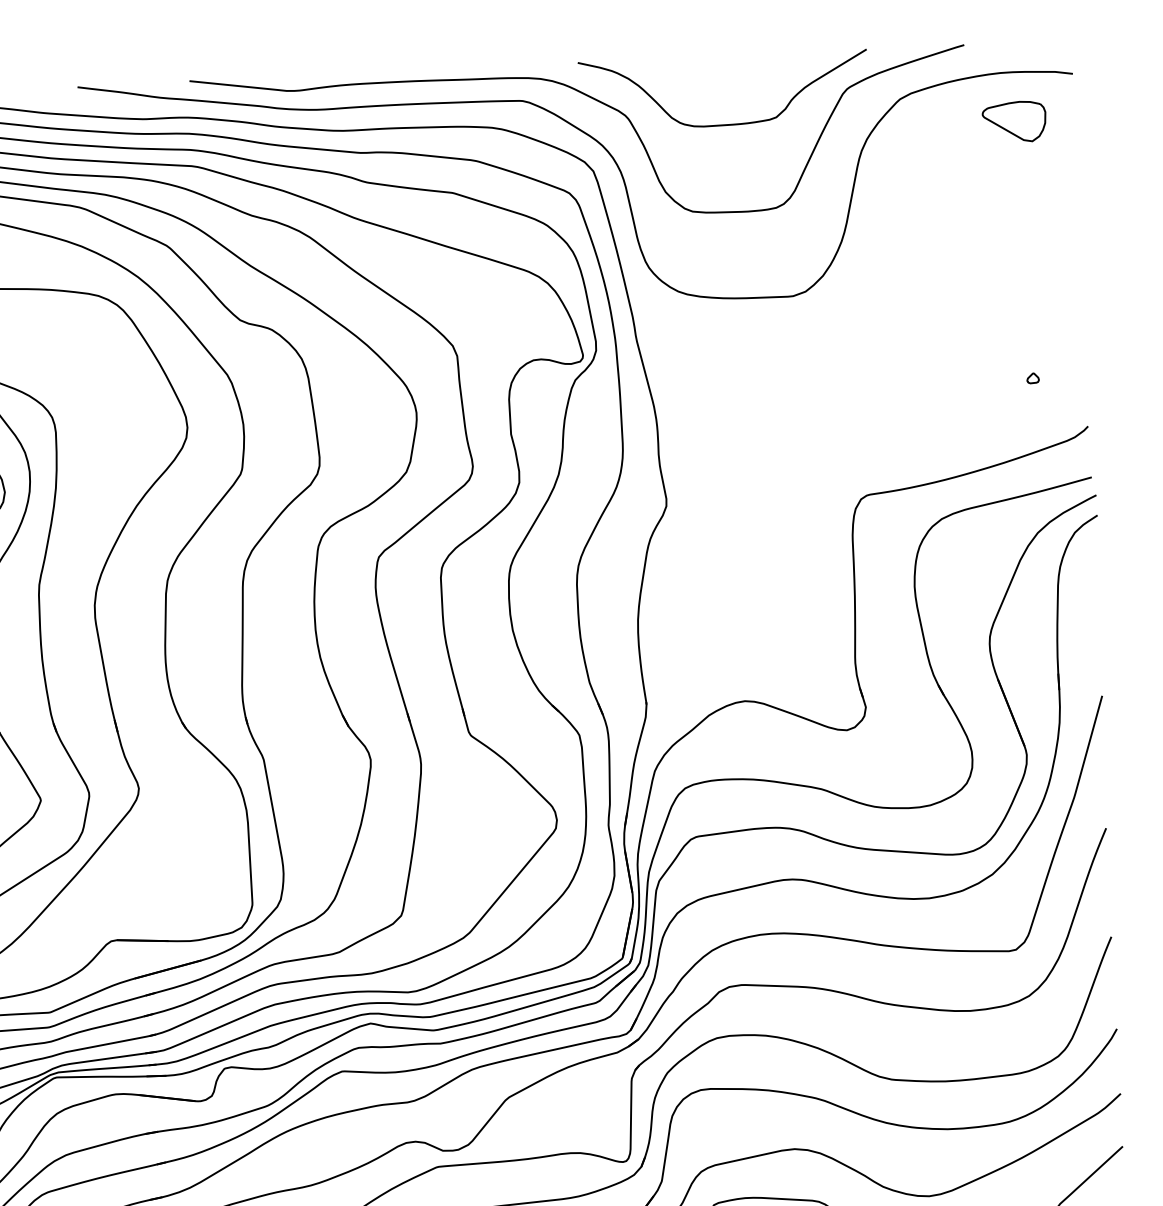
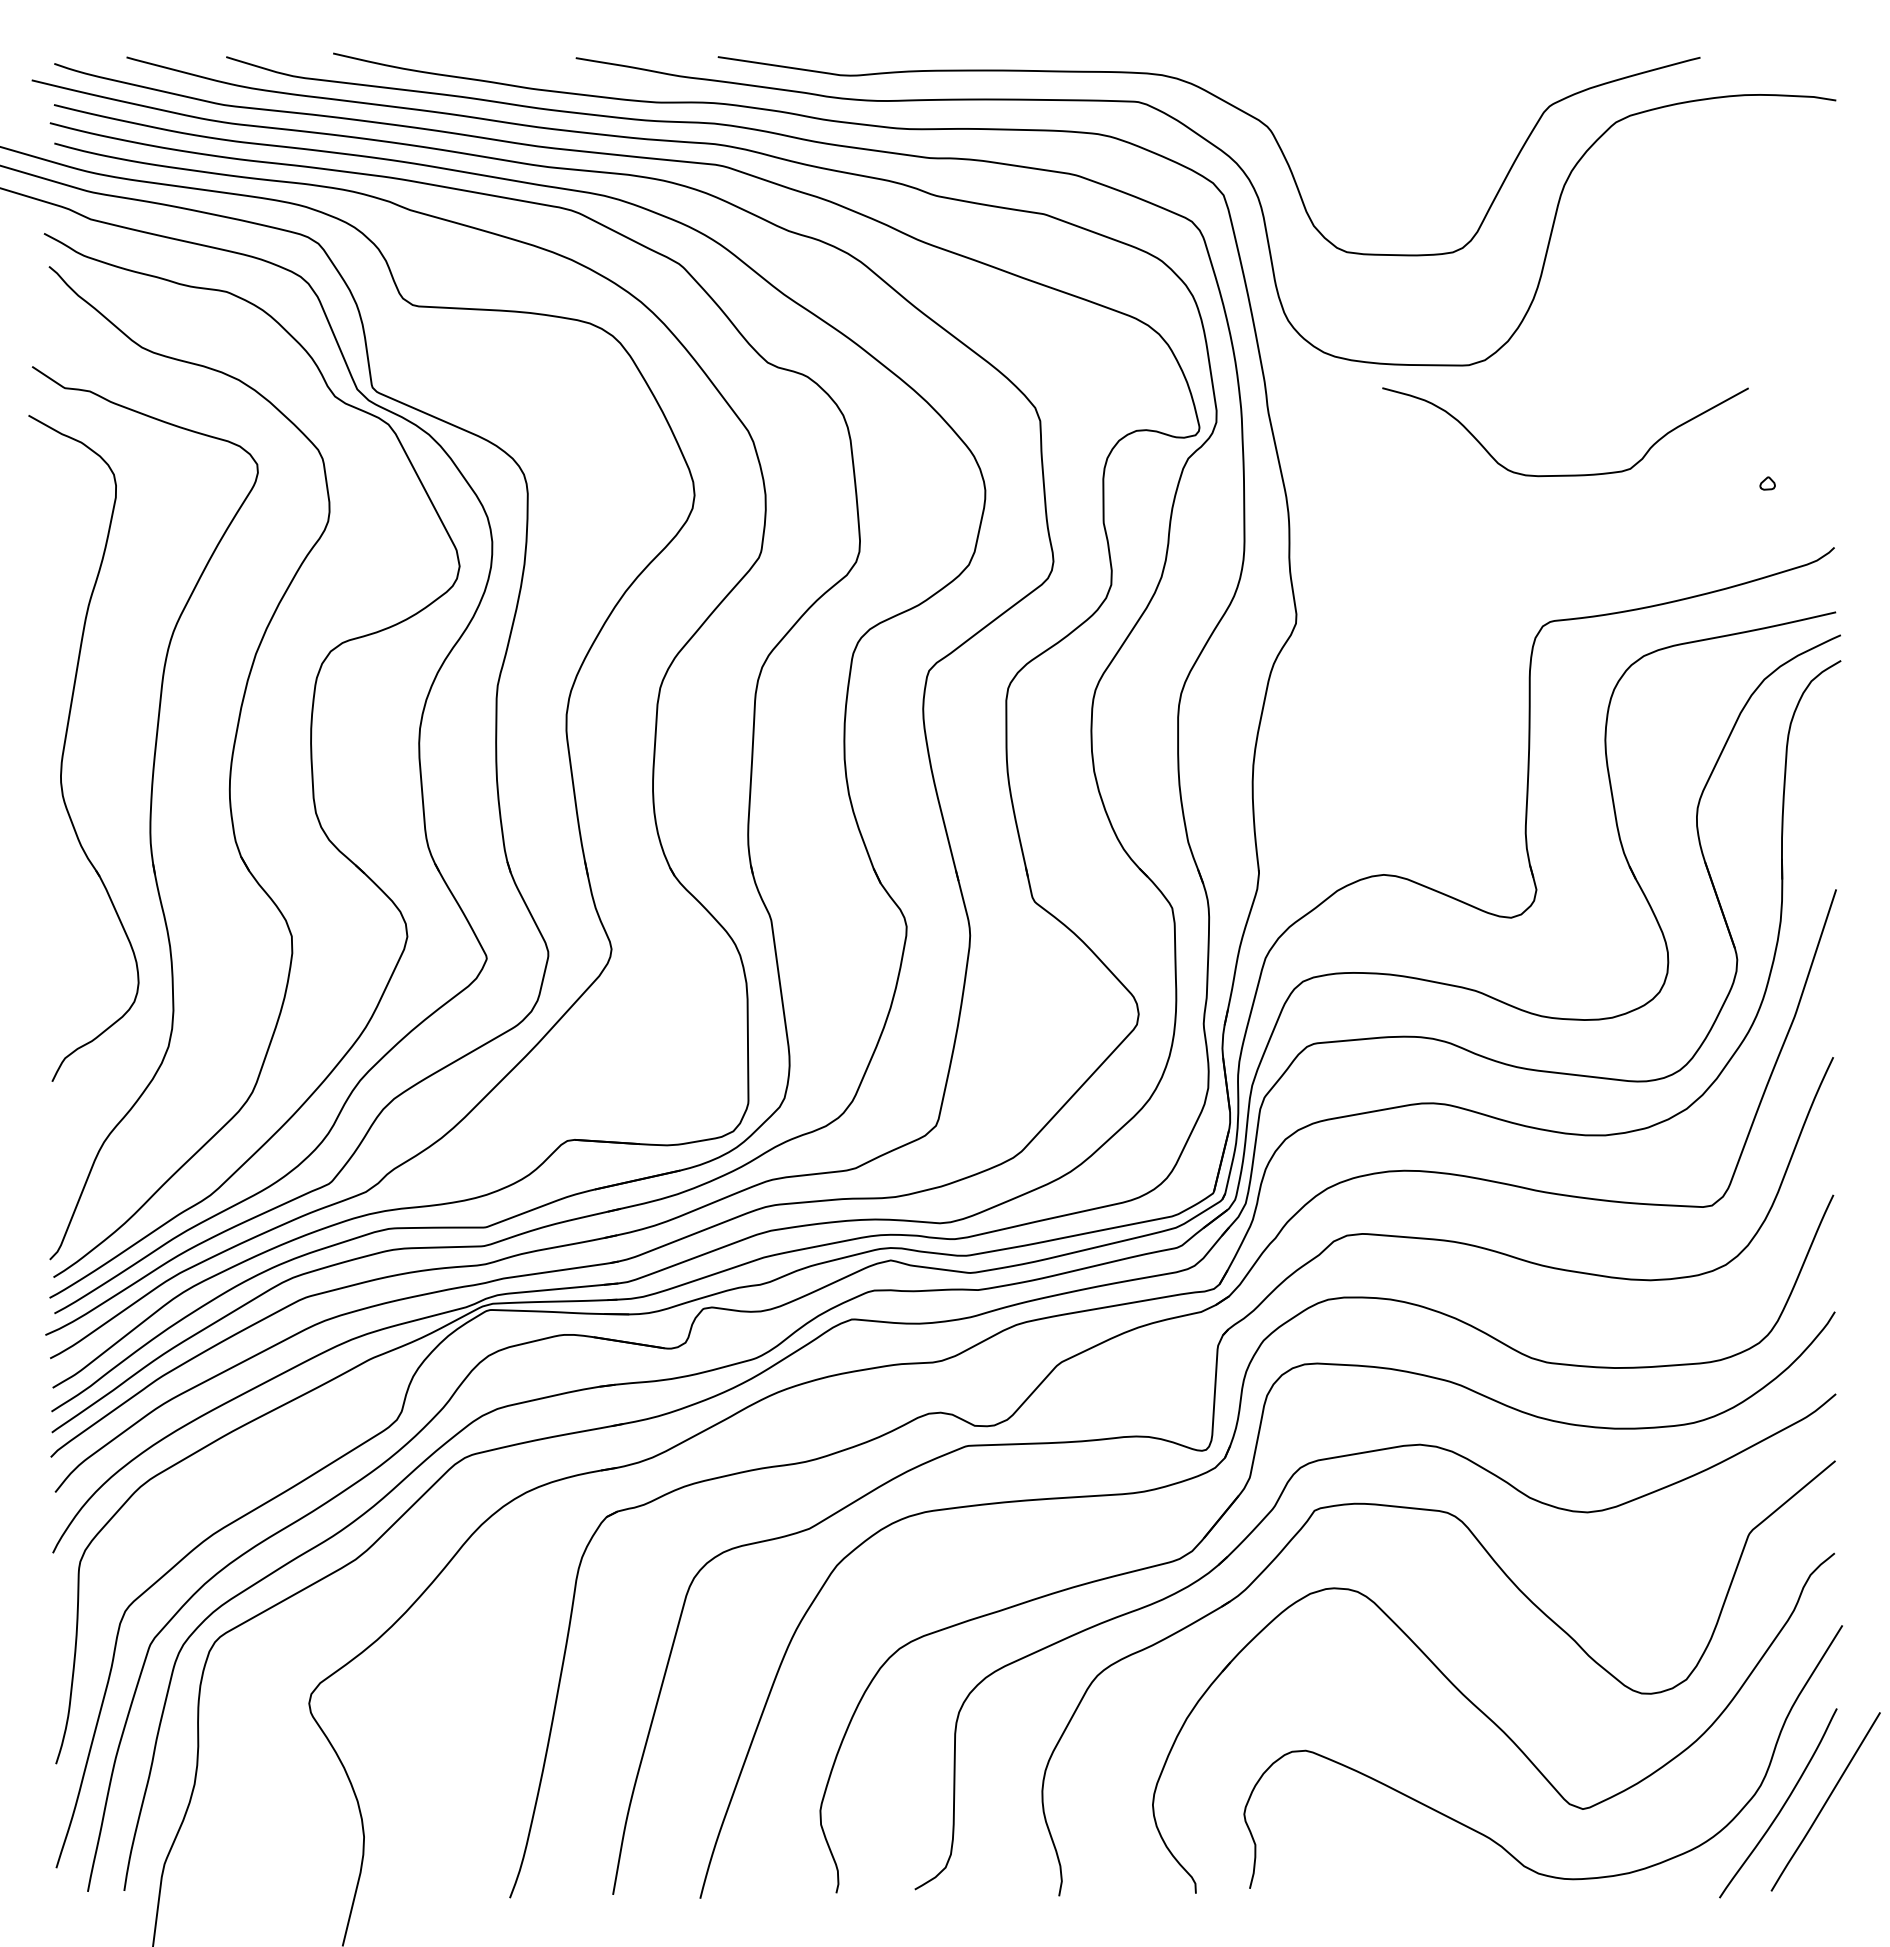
part: (1013, 121) -> (1758, 157), removed
curve: (725, 124) -> (1565, 474), moved

